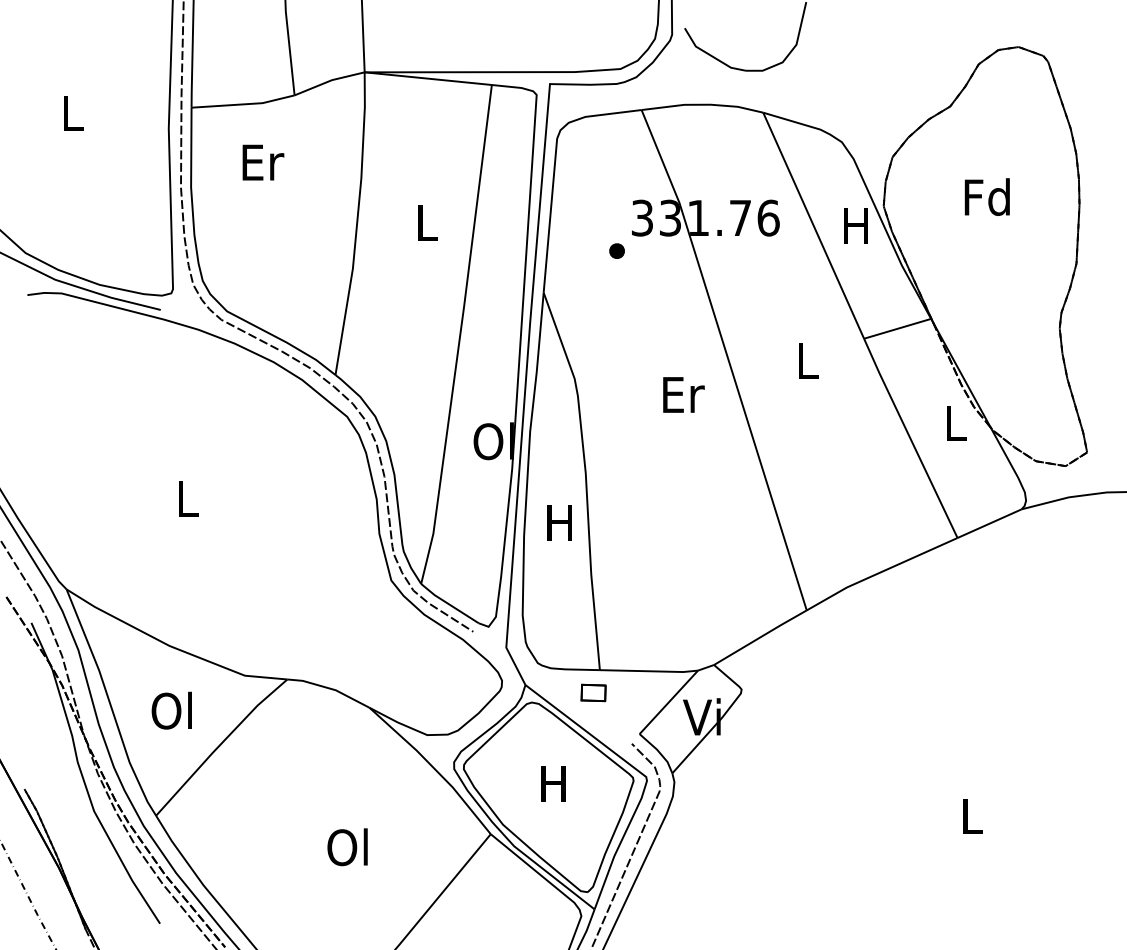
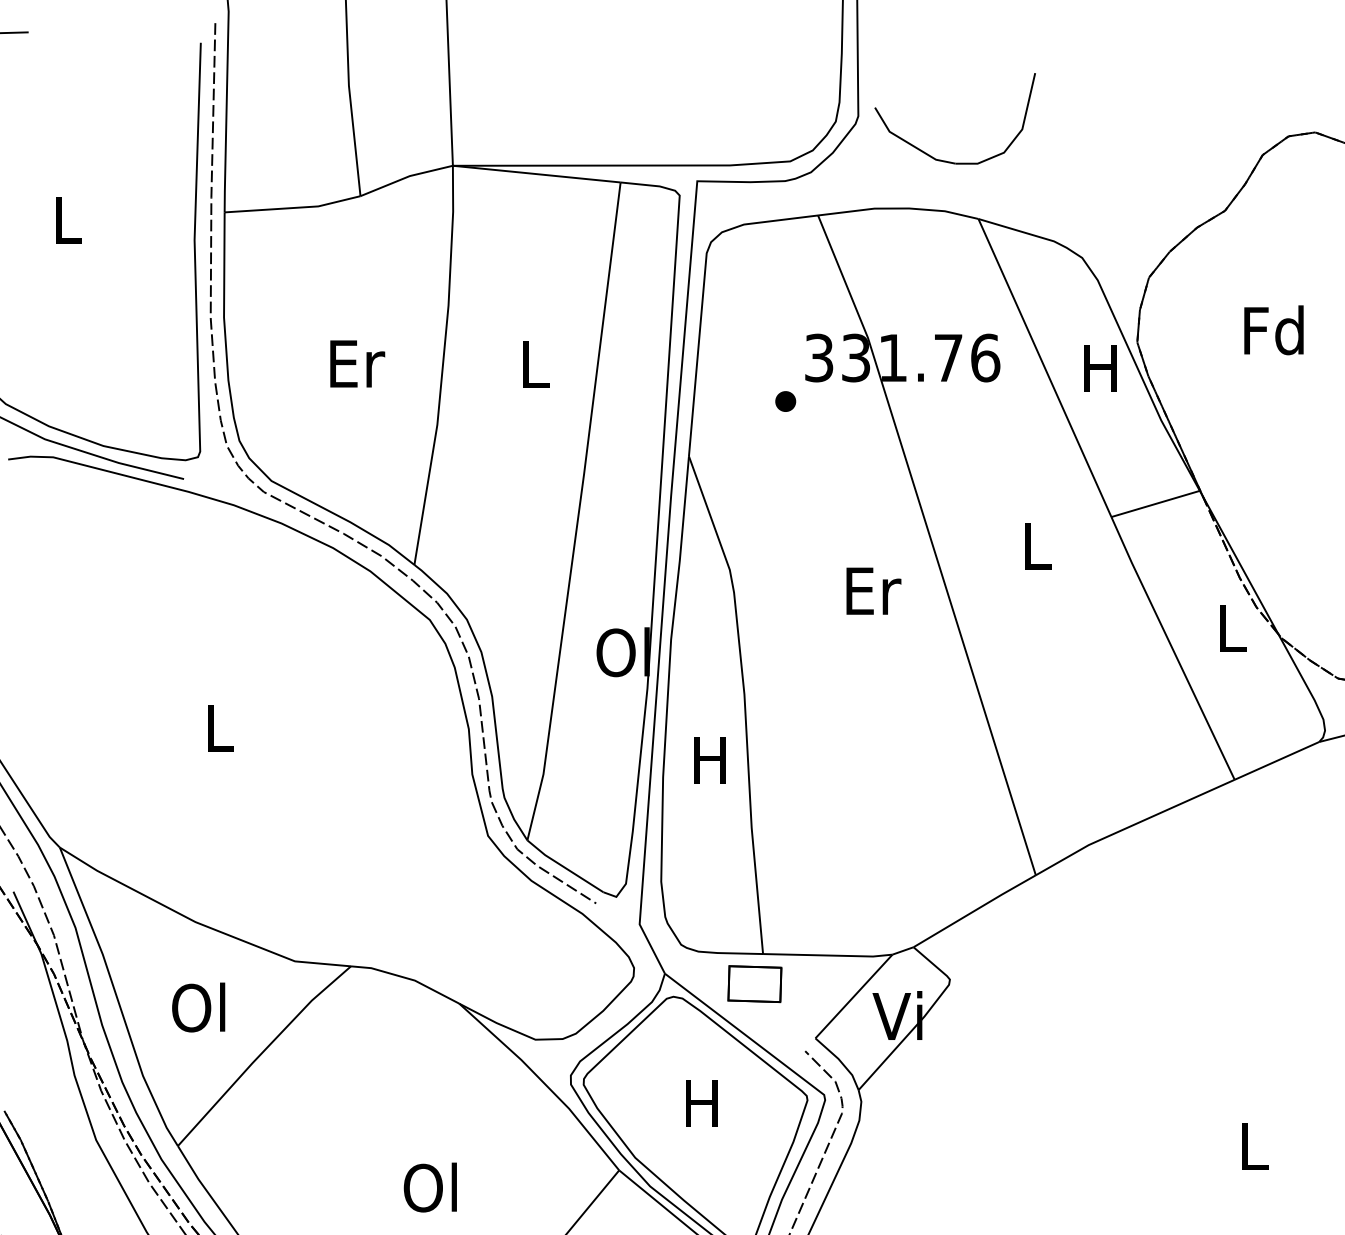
text: (263, 162) -> (357, 363), moved
part: (593, 692) -> (754, 983), size x1.67

